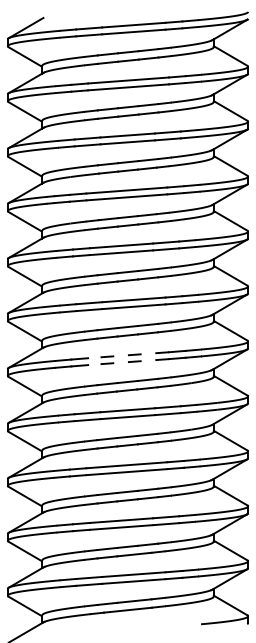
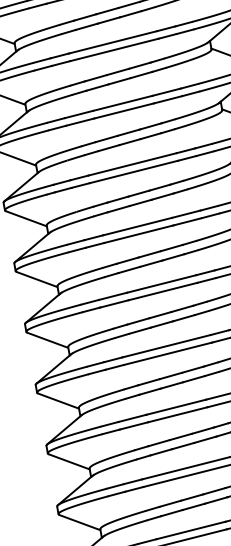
line: (128, 355) -> (166, 346), dashed -> solid
line: (128, 362) -> (167, 354), dashed -> solid

